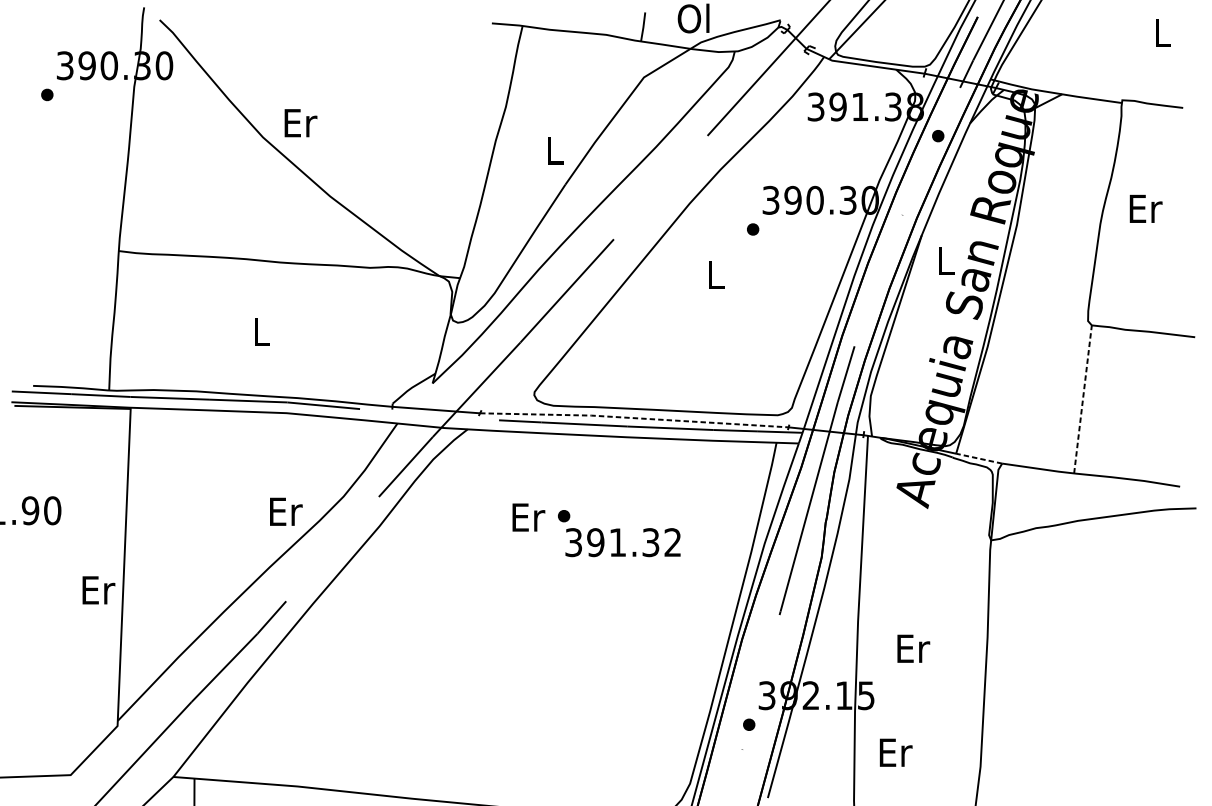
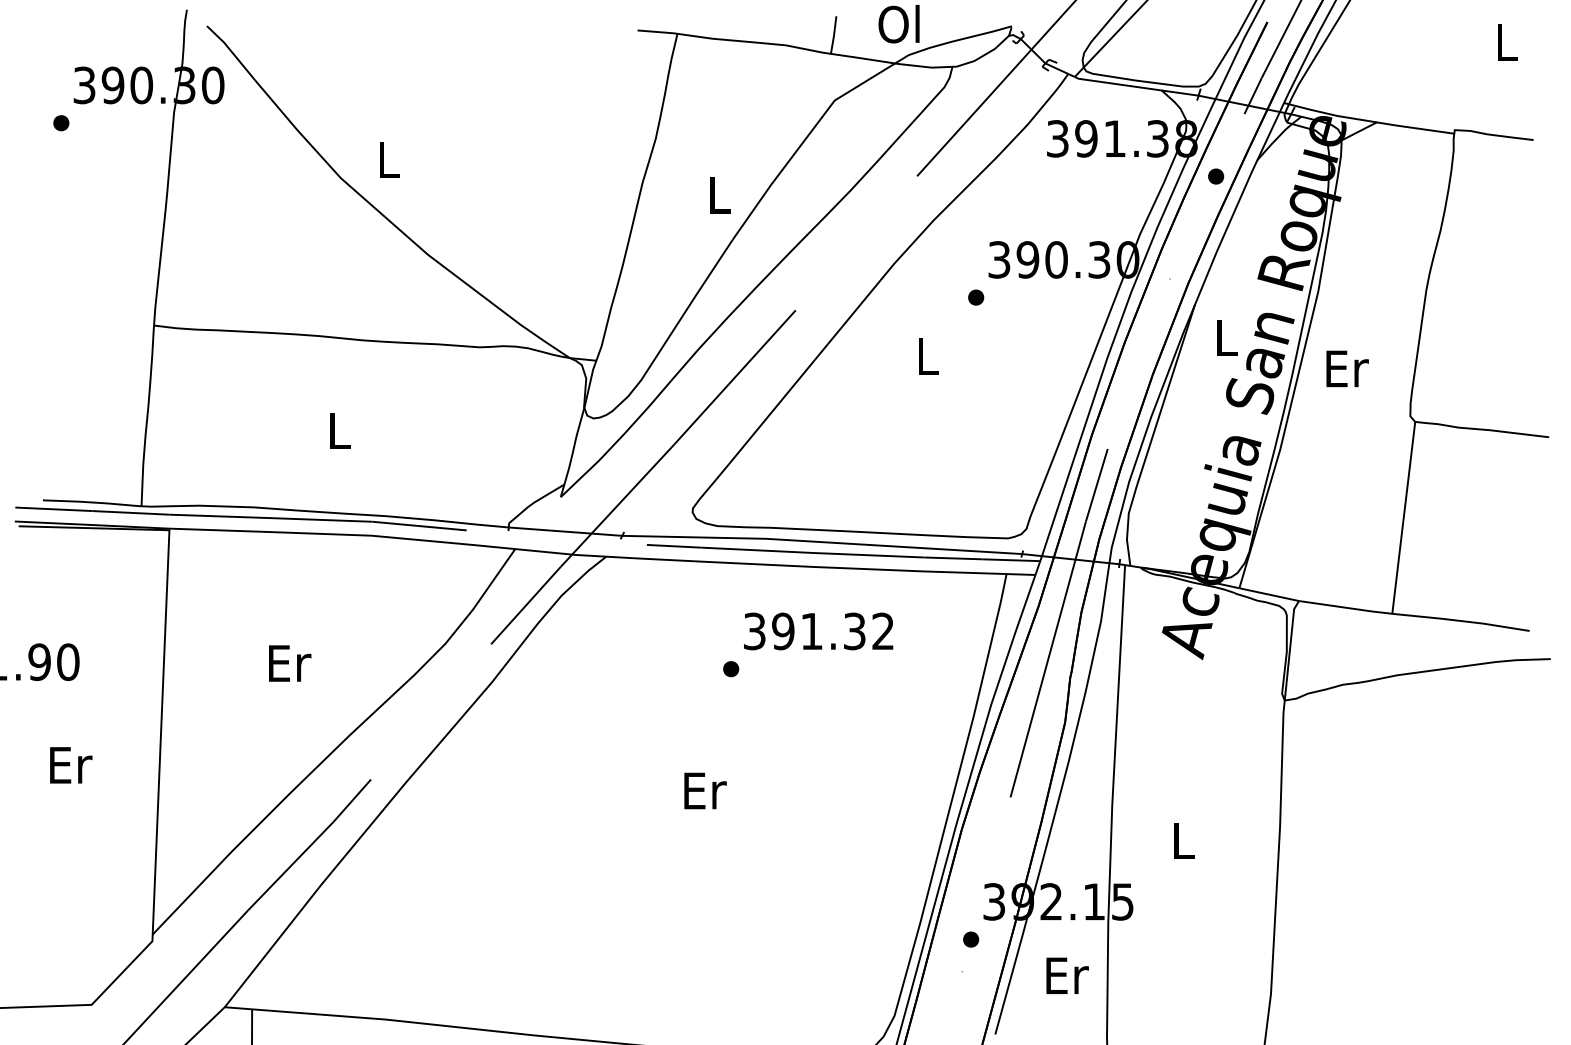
text: (301, 122) -> (390, 159), Er -> L
text: (1146, 208) -> (1347, 368), moved
line: (1082, 399) -> (1403, 517), dashed -> solid
line: (634, 418) -> (822, 542), dashed -> solid
line: (979, 458) -> (1269, 594), dashed -> solid
text: (286, 511) -> (290, 663), moved
text: (528, 517) -> (705, 790), moved
text: (622, 542) -> (818, 631), moved
text: (99, 590) -> (71, 765), moved
text: (913, 648) -> (1184, 840), Er -> L
text: (896, 752) -> (1067, 975), moved

